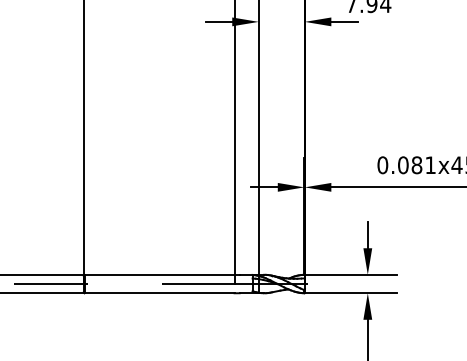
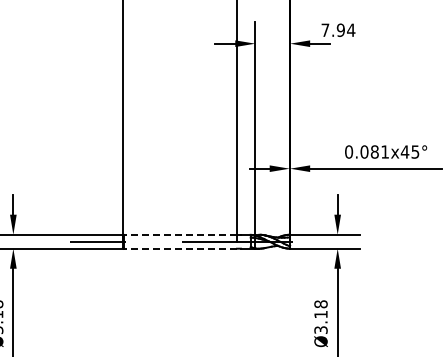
line: (159, 274) -> (180, 234), solid -> dashed
line: (159, 292) -> (180, 248), solid -> dashed

